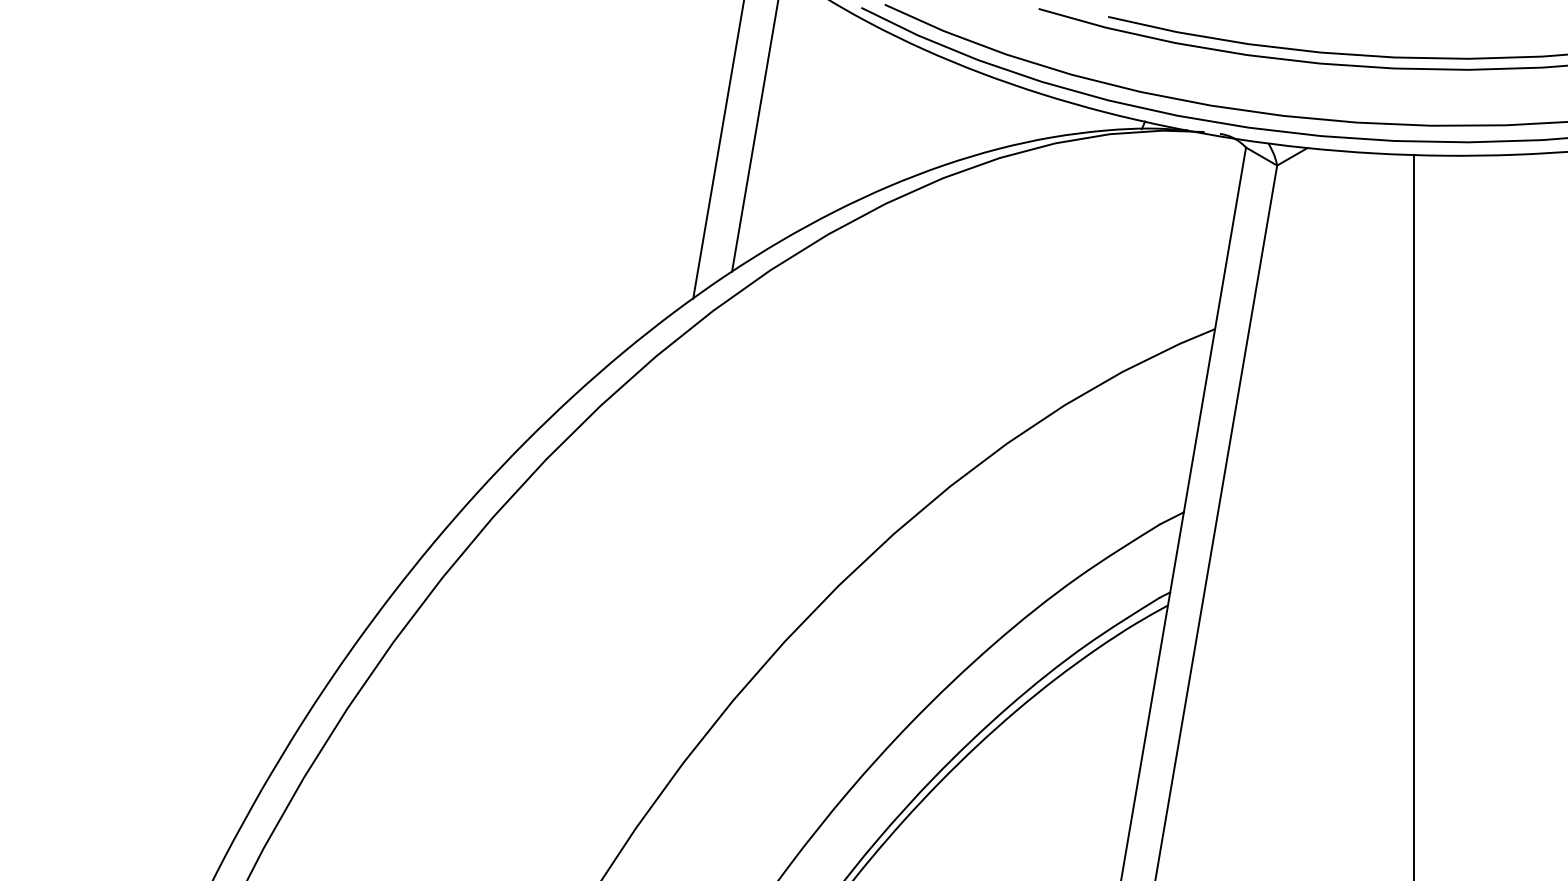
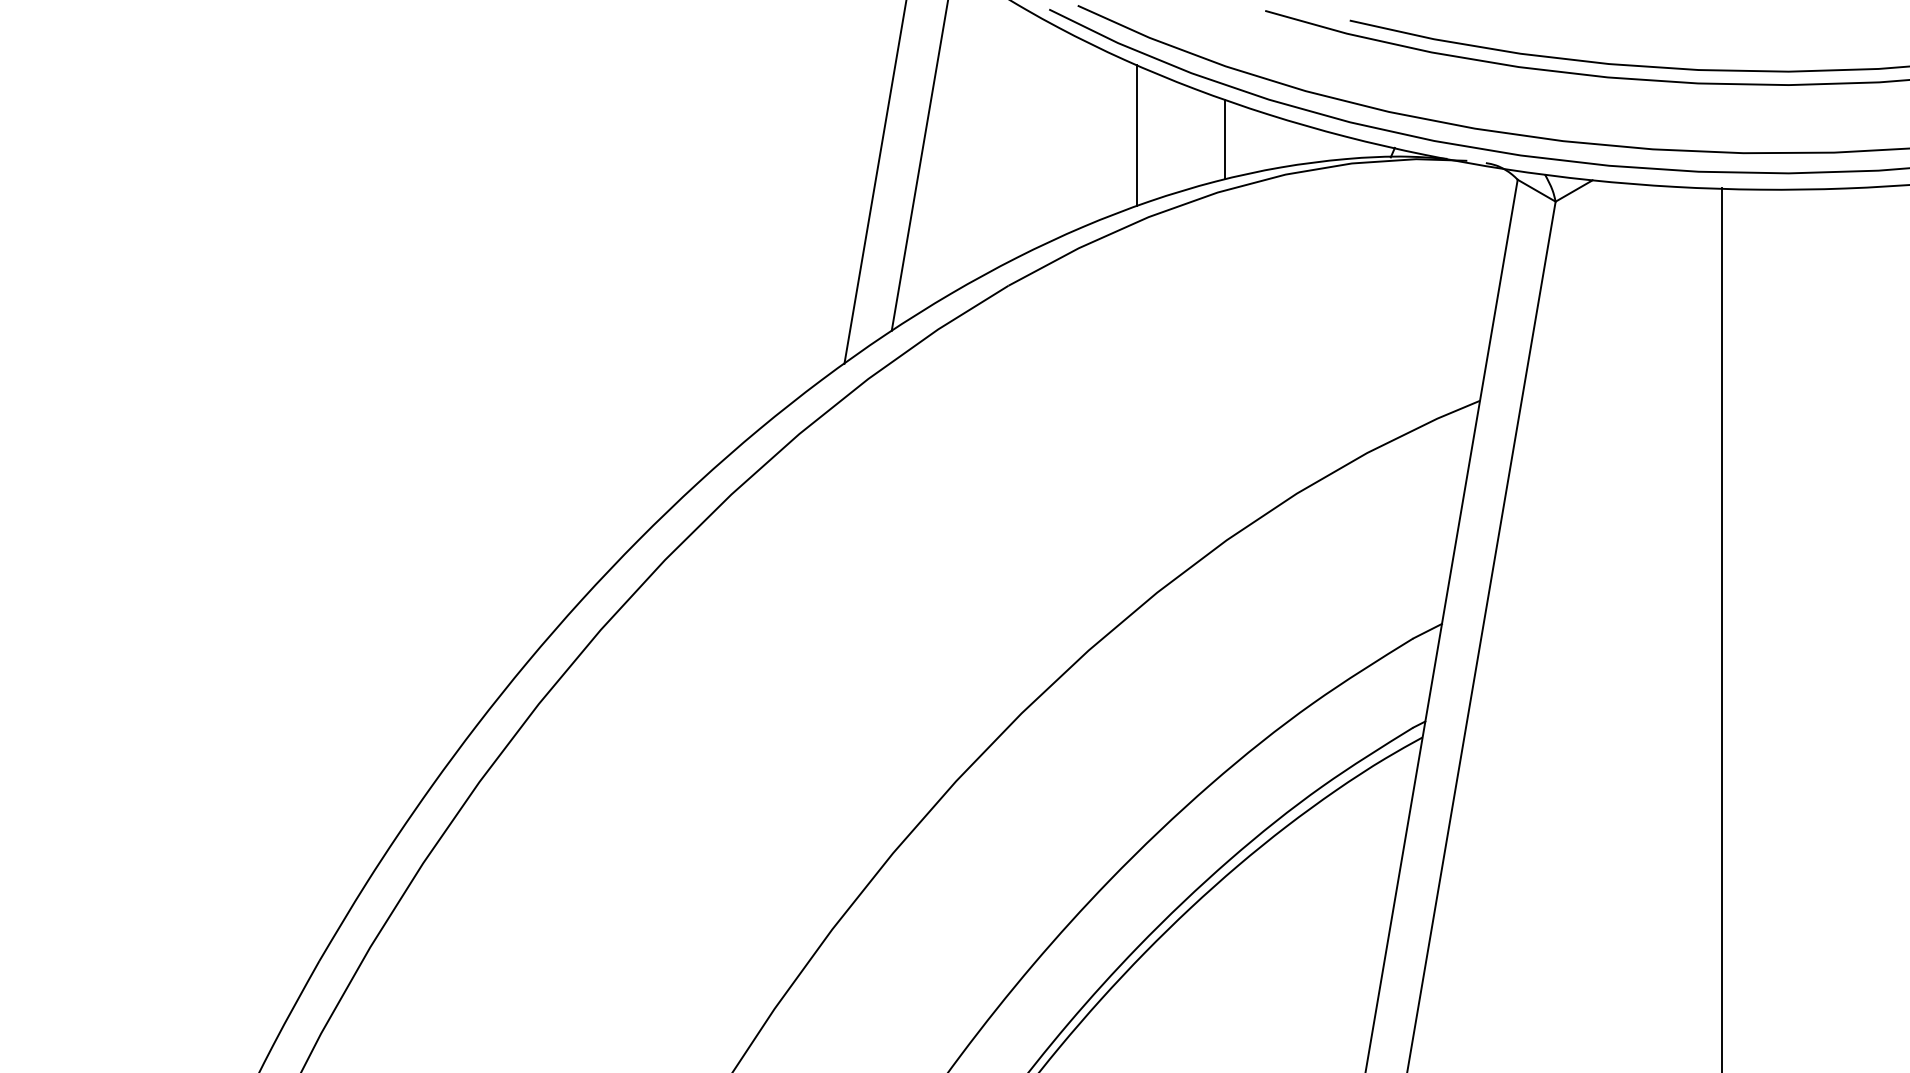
line: (933, 111) -> (1137, 135), added
line: (1006, 114) -> (1225, 139), added

